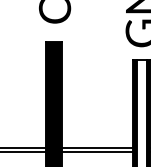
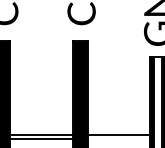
line: (96, 152) -> (118, 138), removed

